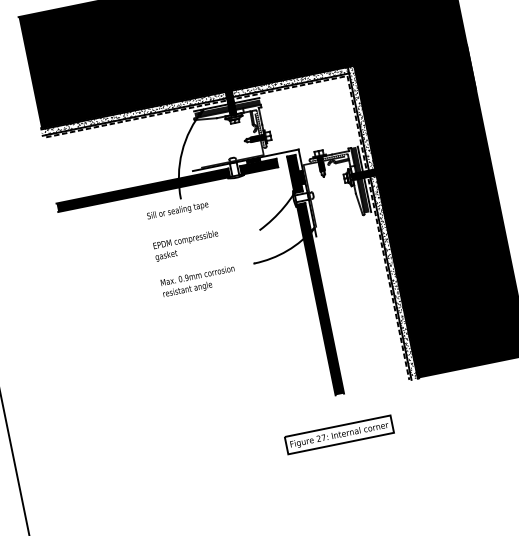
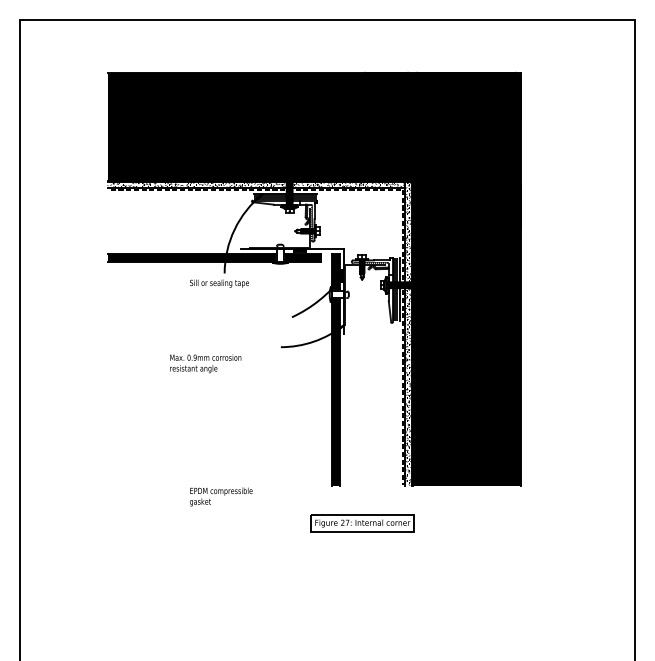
text: (186, 245) -> (221, 496), moved
text: (198, 281) -> (205, 363), moved
part: (339, 435) -> (362, 523), moved

